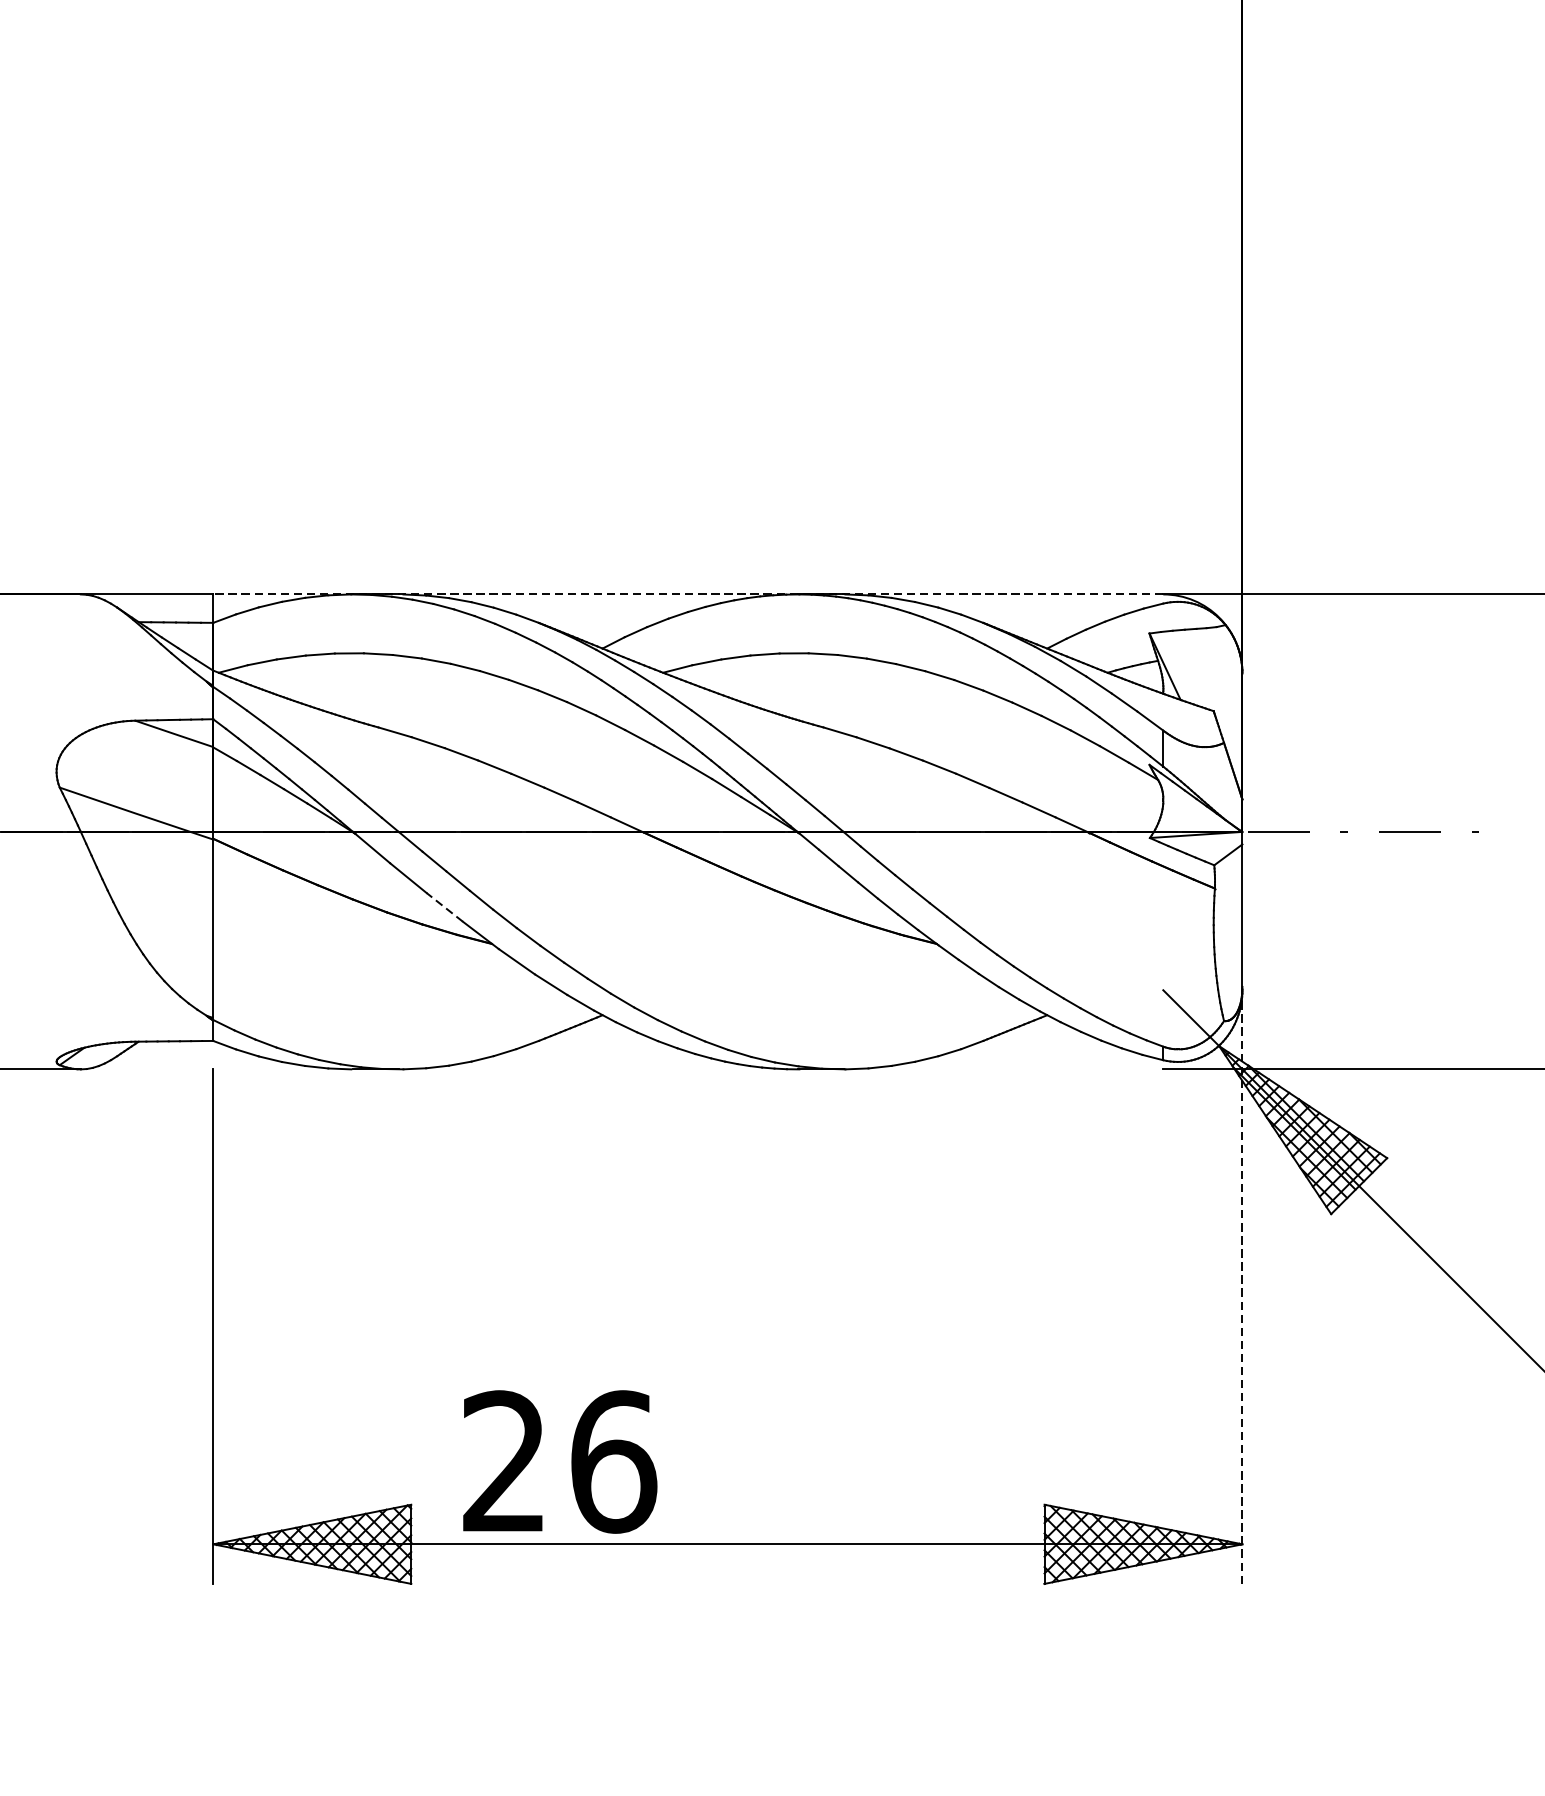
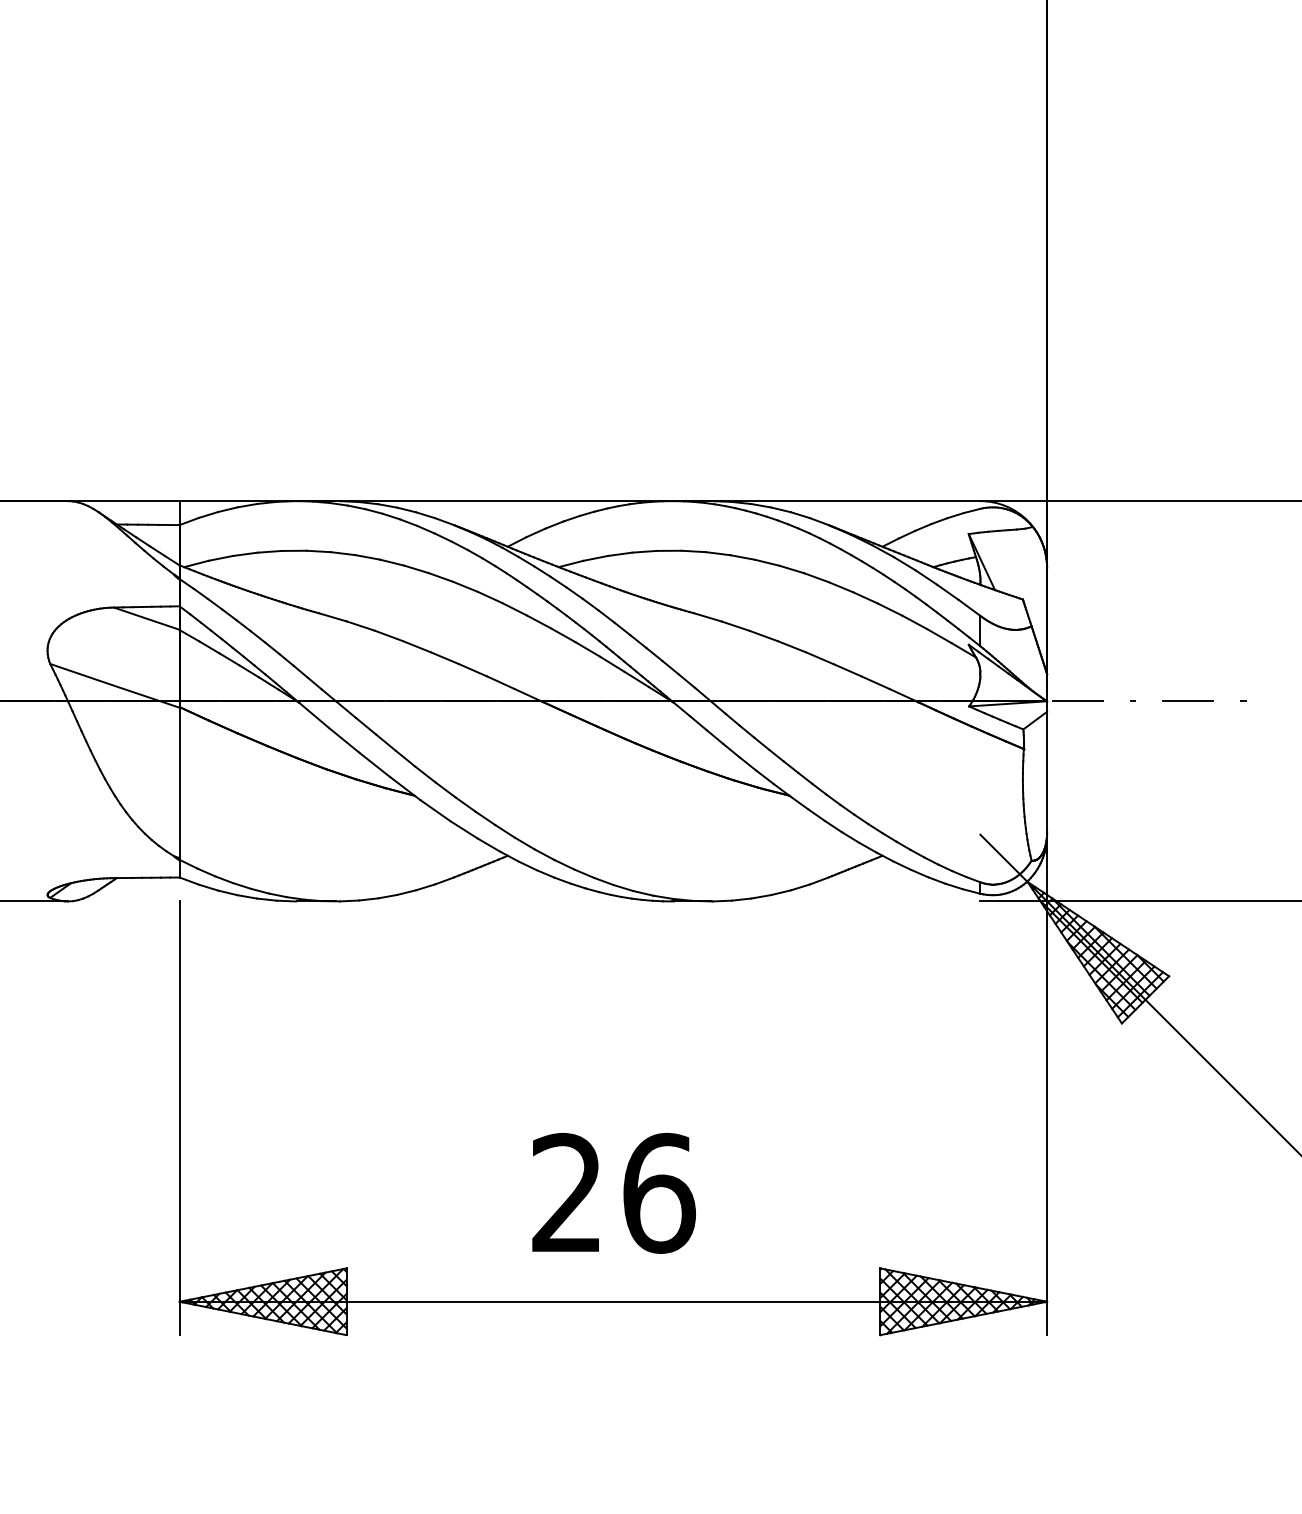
line: (687, 594) -> (579, 501), dashed -> solid
line: (444, 906) -> (374, 764), dashed -> solid
line: (1242, 1286) -> (1047, 1084), dashed -> solid
text: (559, 1460) -> (613, 1192), moved

